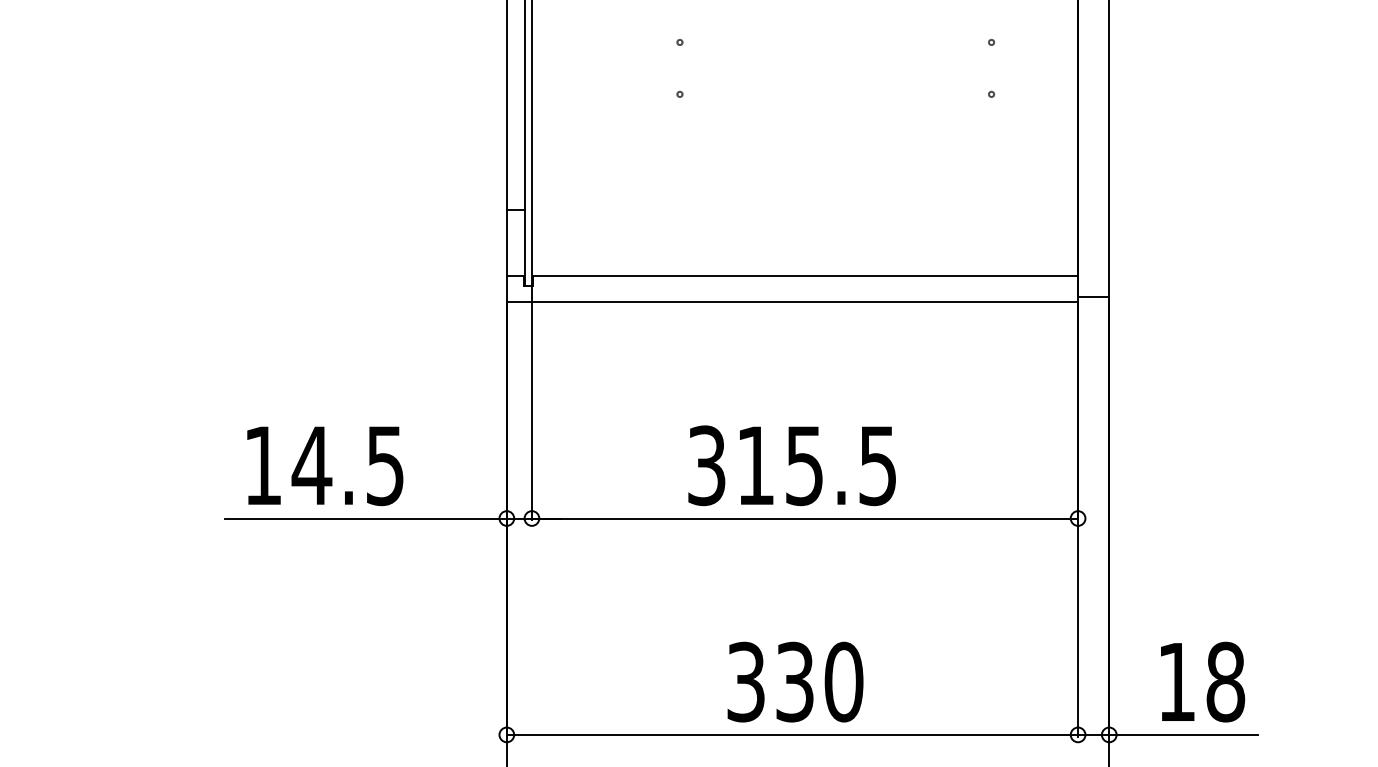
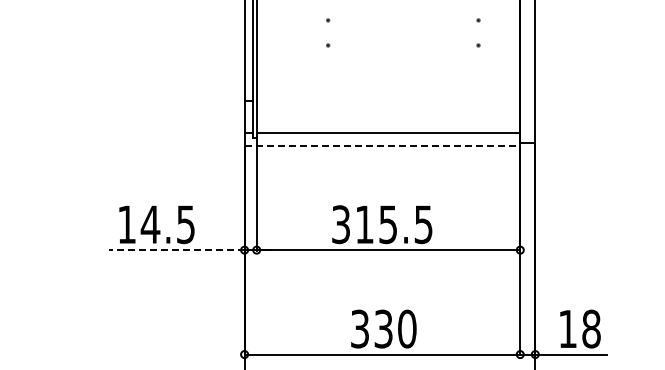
line: (792, 301) -> (382, 145), solid -> dashed
line: (365, 519) -> (176, 250), solid -> dashed

